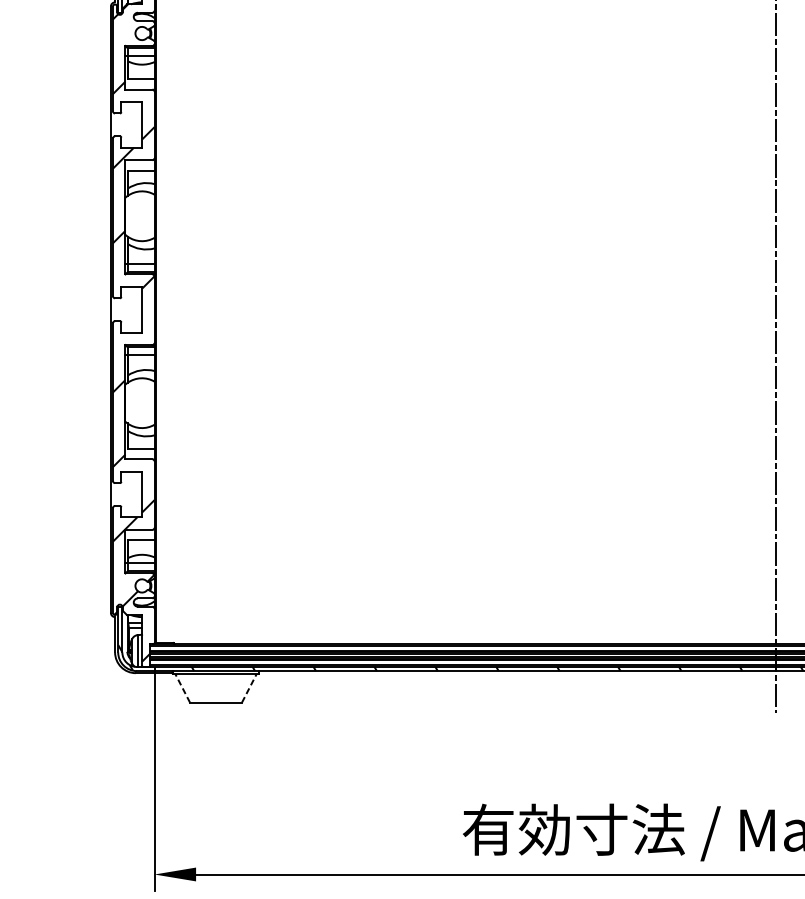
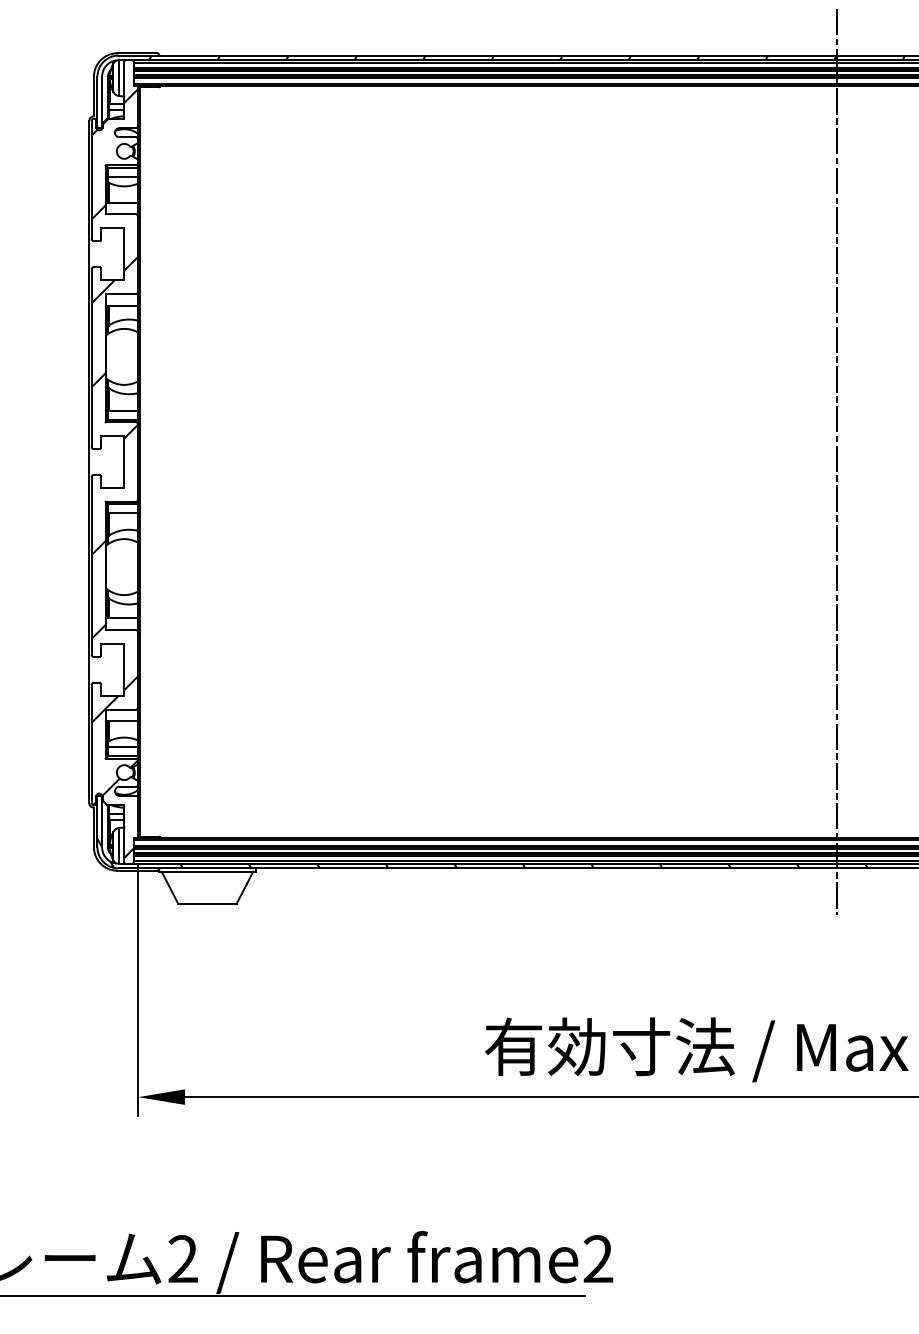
line: (182, 688) -> (169, 887), dashed -> solid
line: (249, 688) -> (245, 887), dashed -> solid

